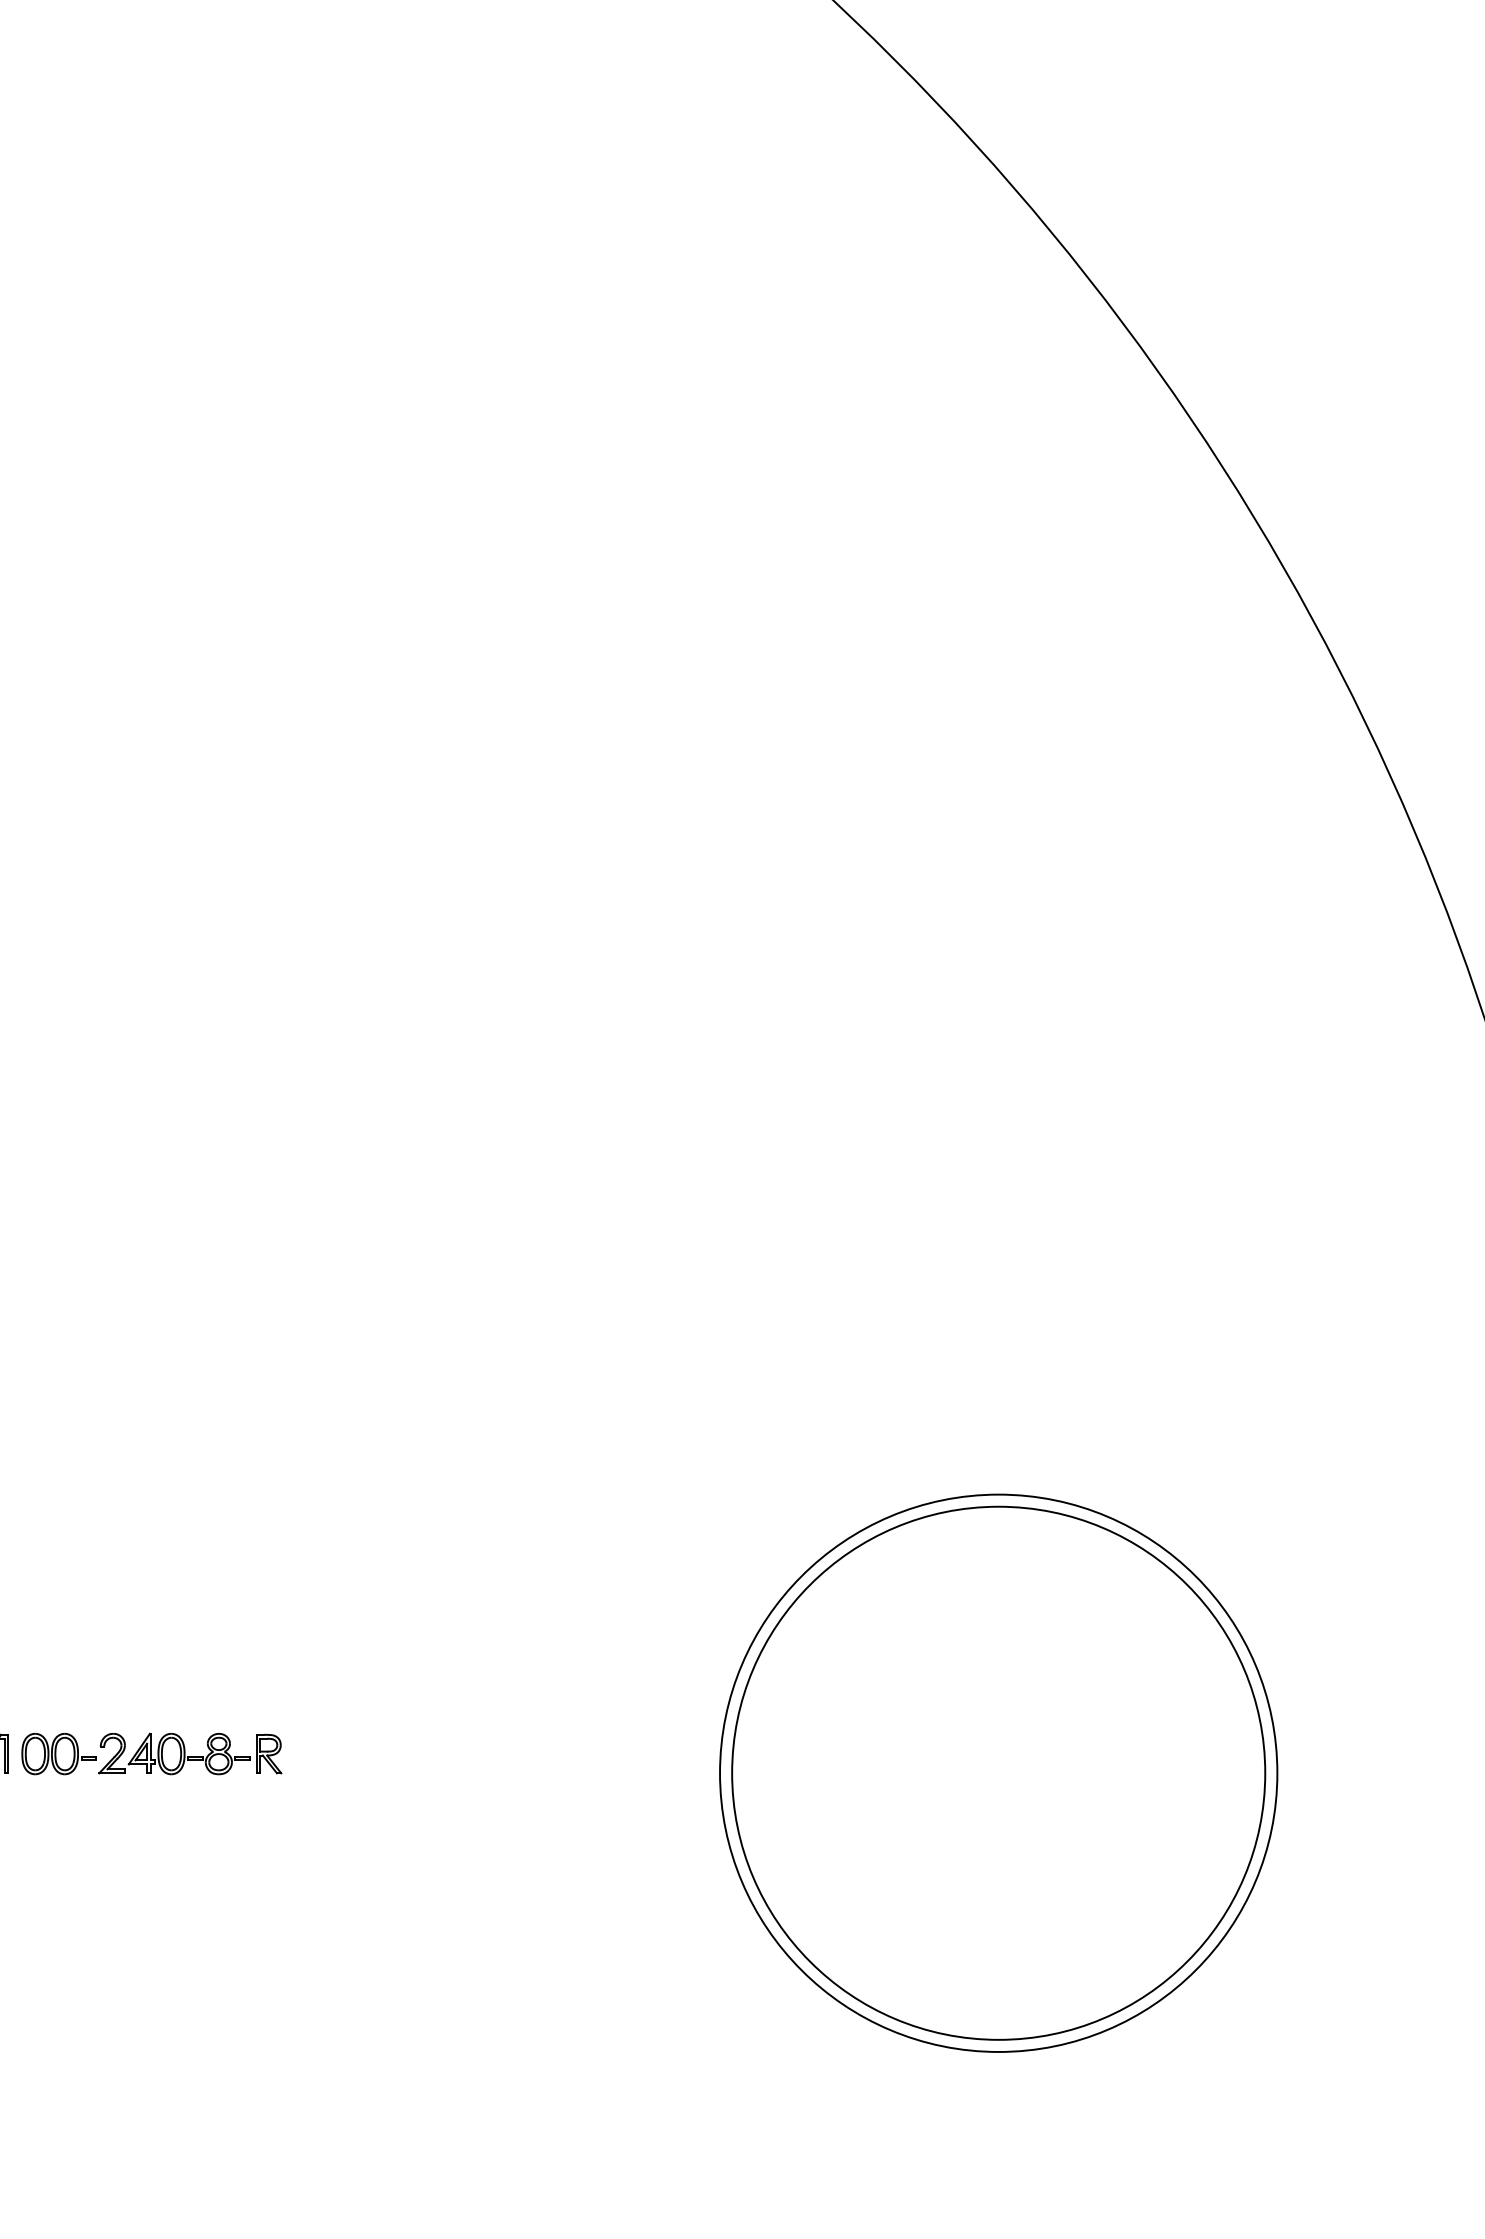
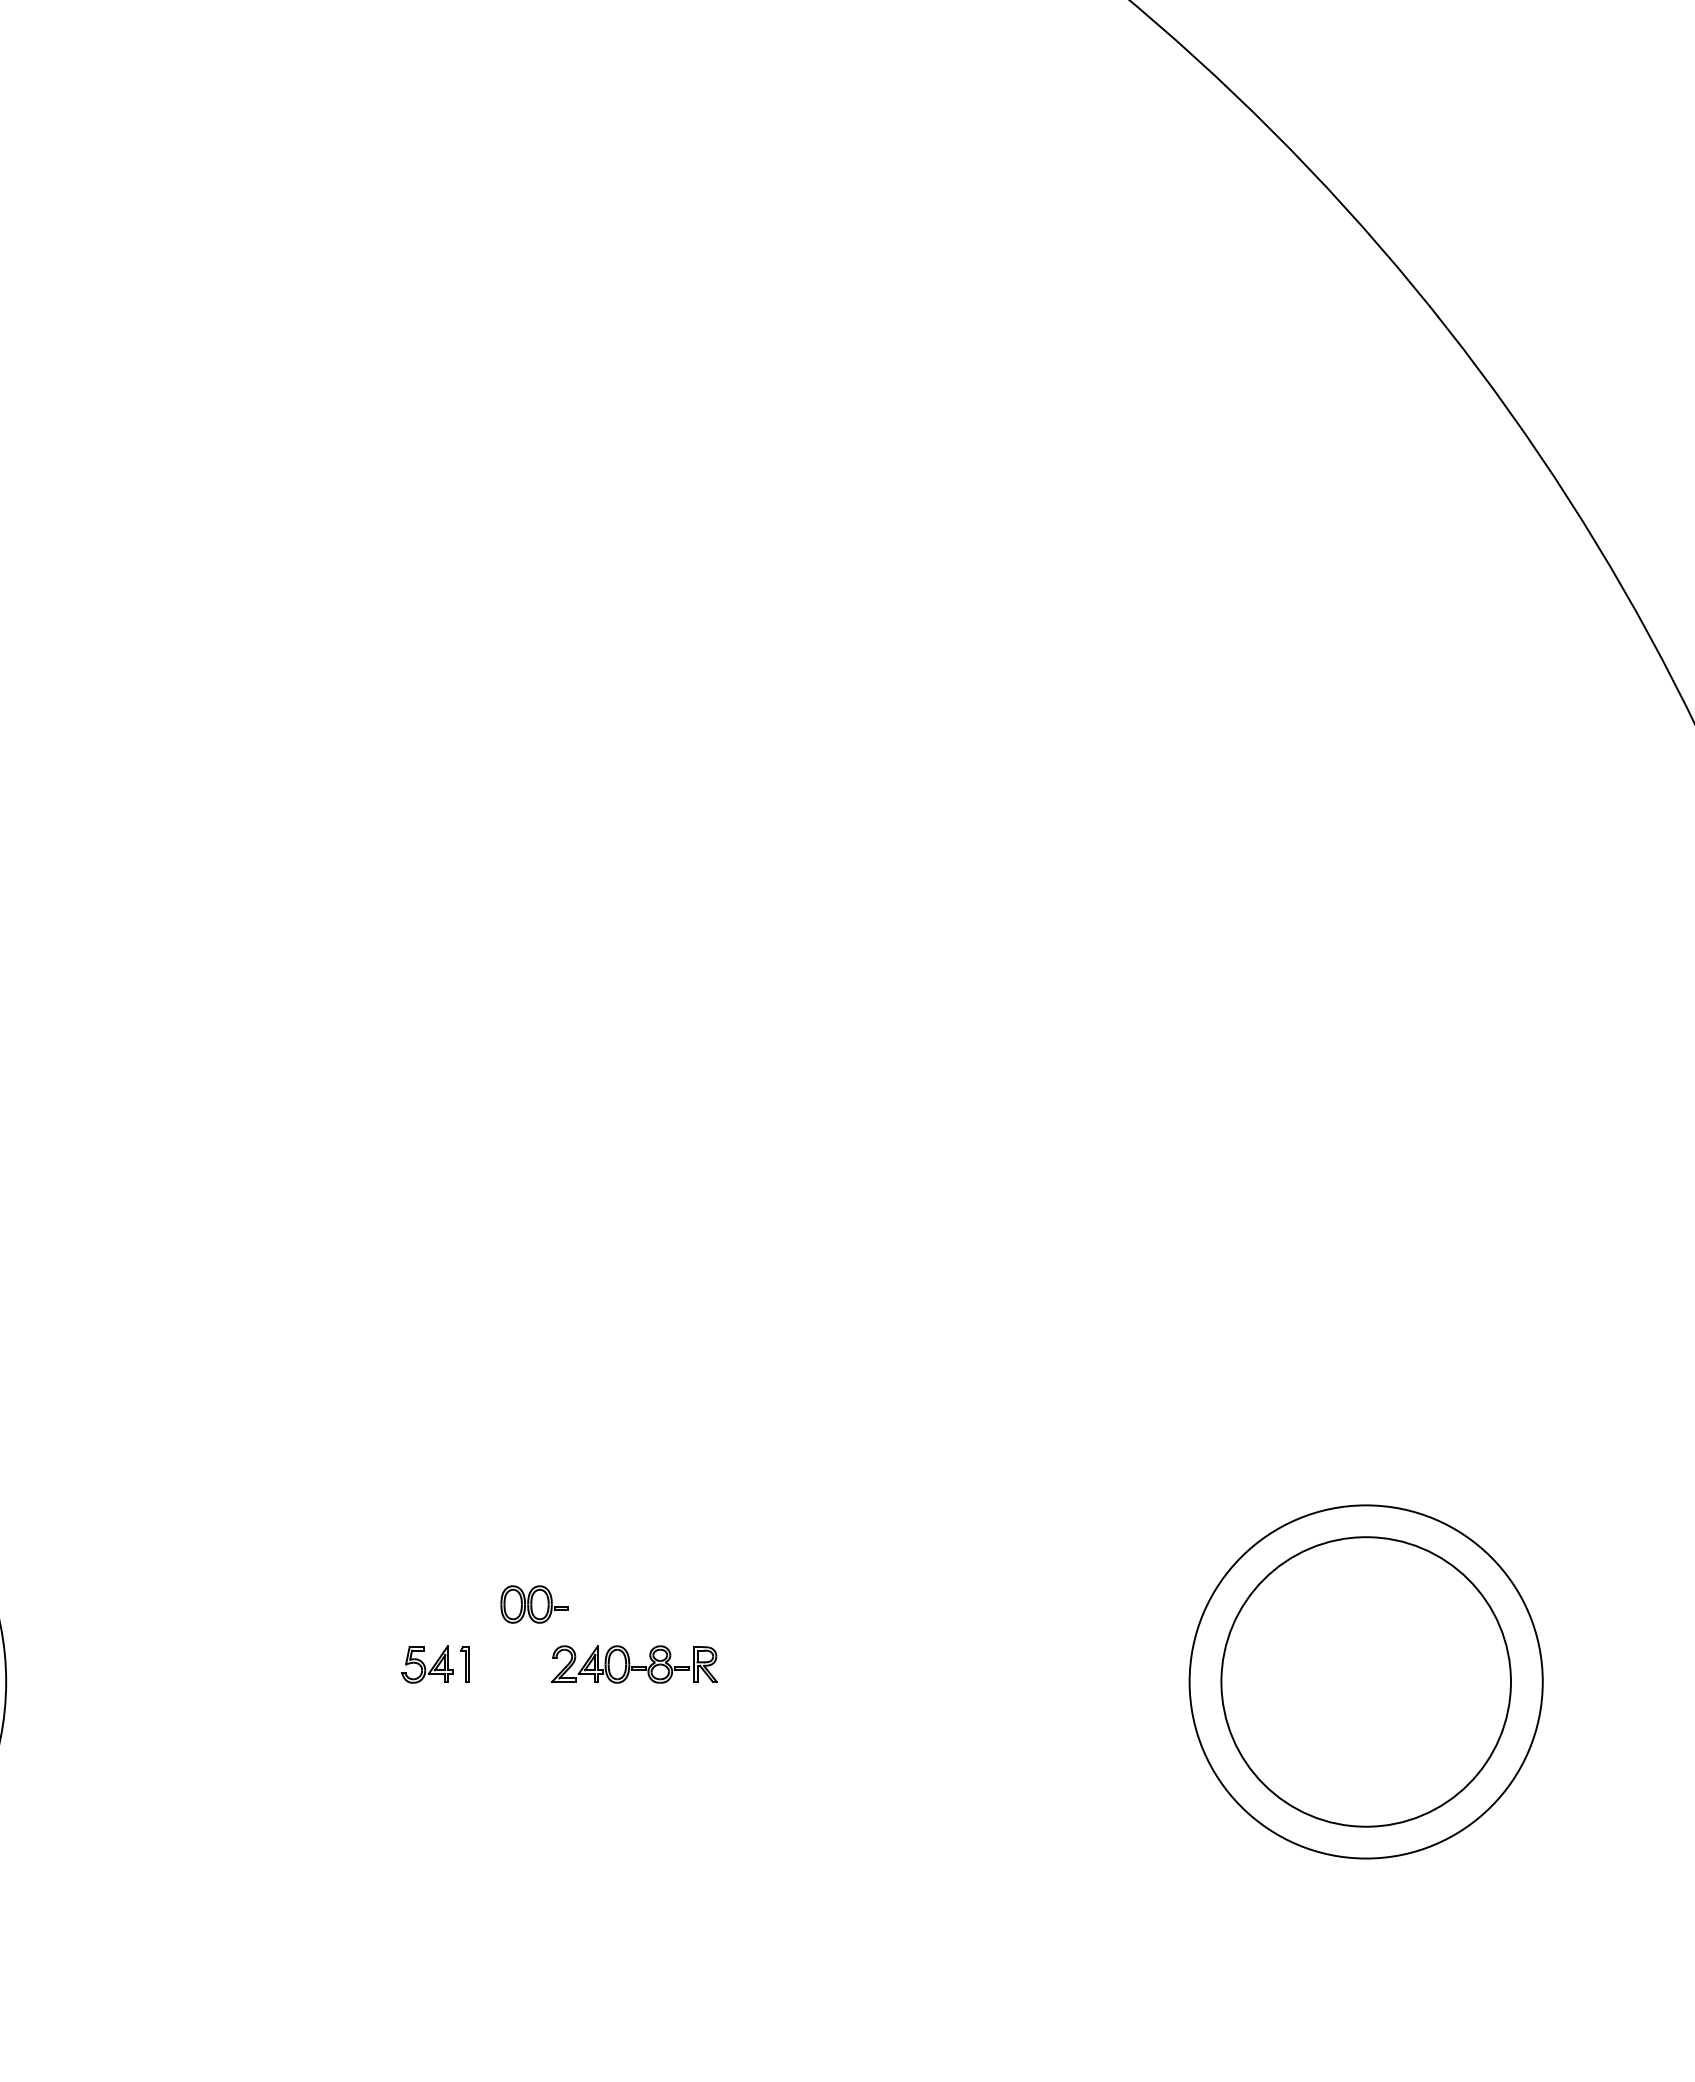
part: (58, 1754) -> (534, 1604), moved
circle: (997, 1772) -> (1365, 1681), size x0.6
circle: (997, 1772) -> (1365, 1681), size x0.7

